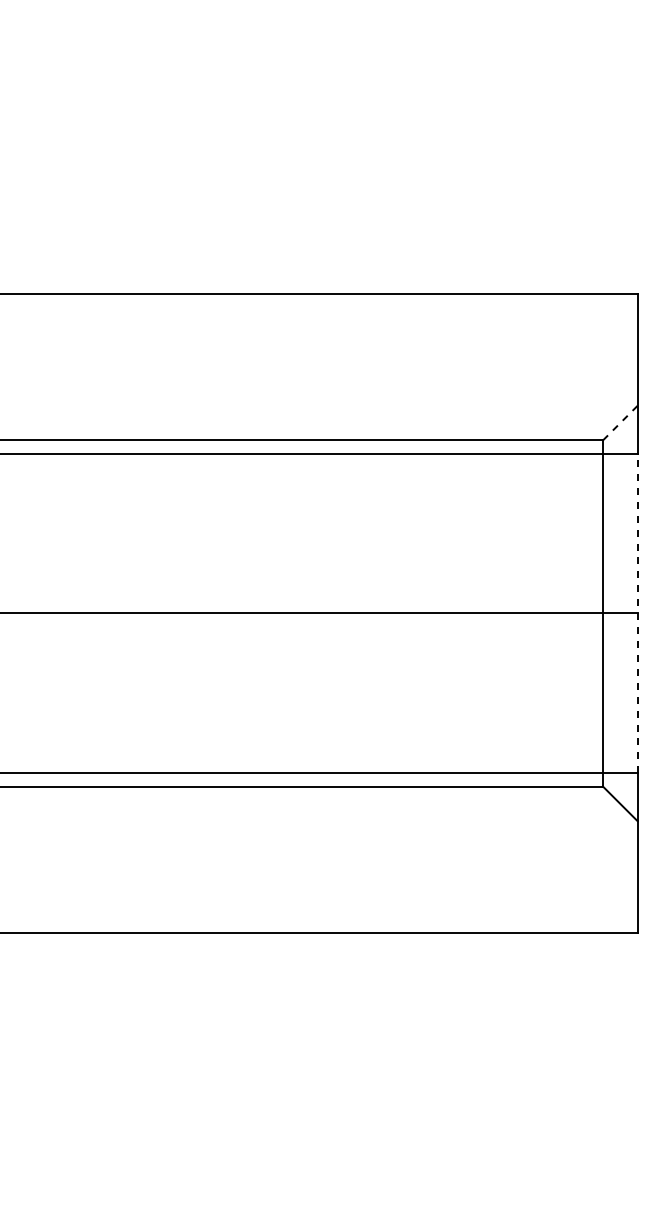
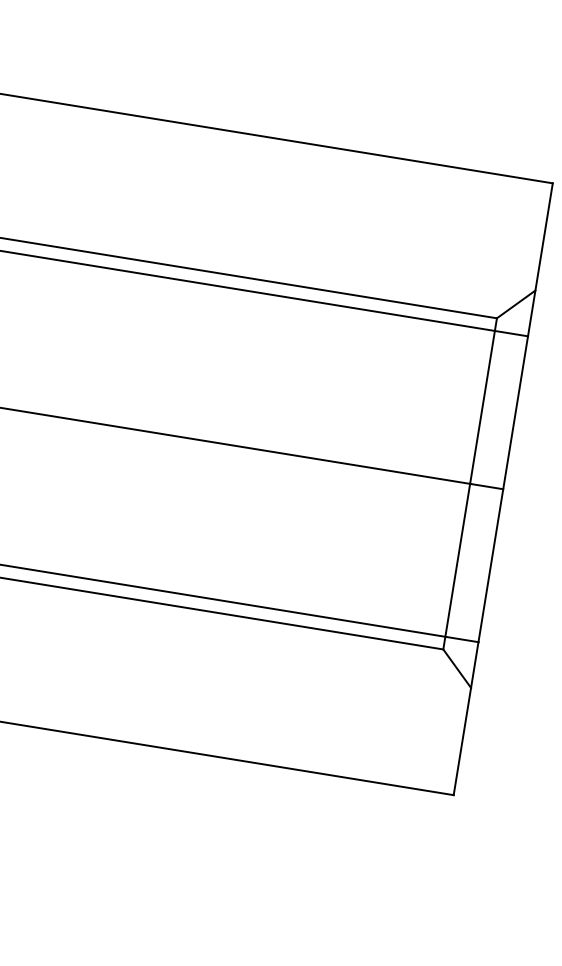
line: (619, 423) -> (515, 304), dashed -> solid
line: (637, 613) -> (503, 489), dashed -> solid

